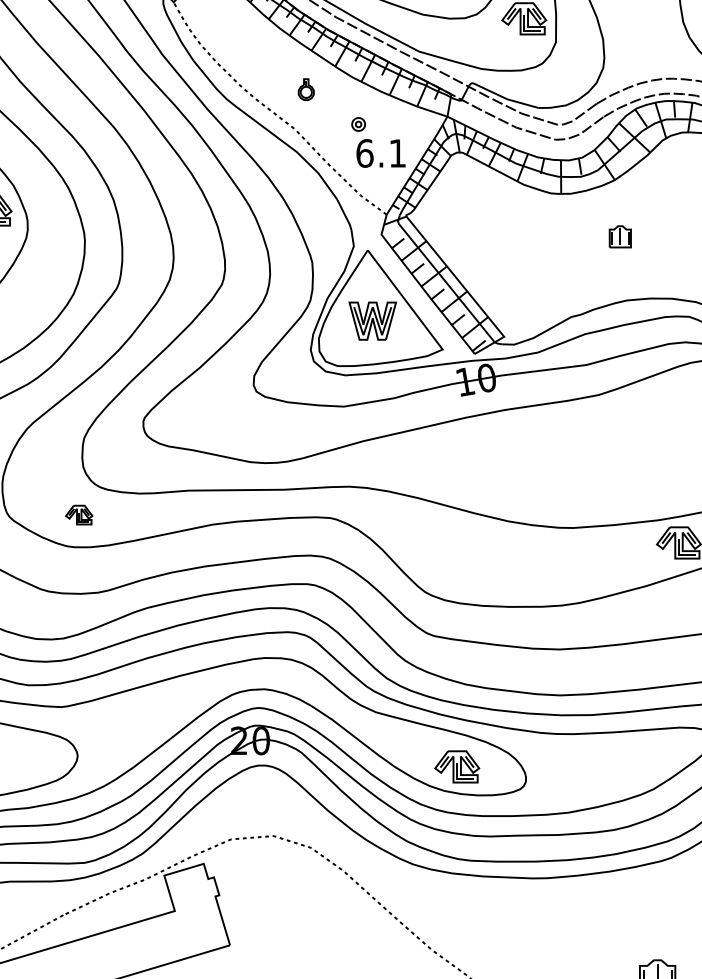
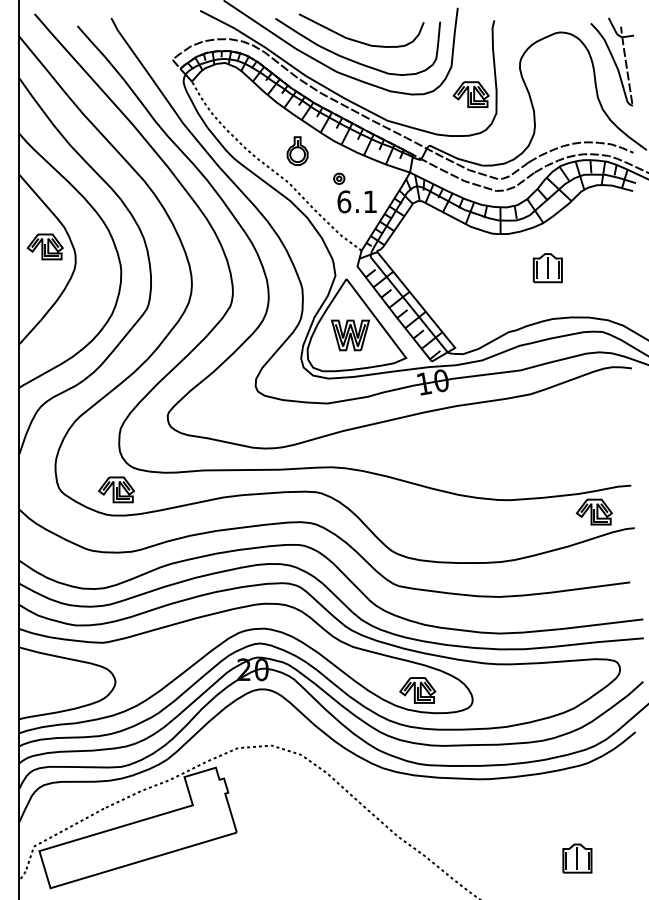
part: (306, 88) -> (297, 150), size x1.67
part: (620, 237) -> (547, 268), size x1.67
part: (78, 514) -> (116, 489), size x1.67

